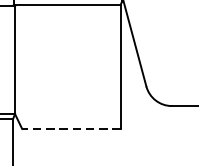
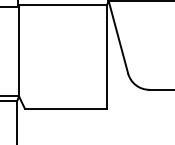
line: (70, 128) -> (65, 108), dashed -> solid

